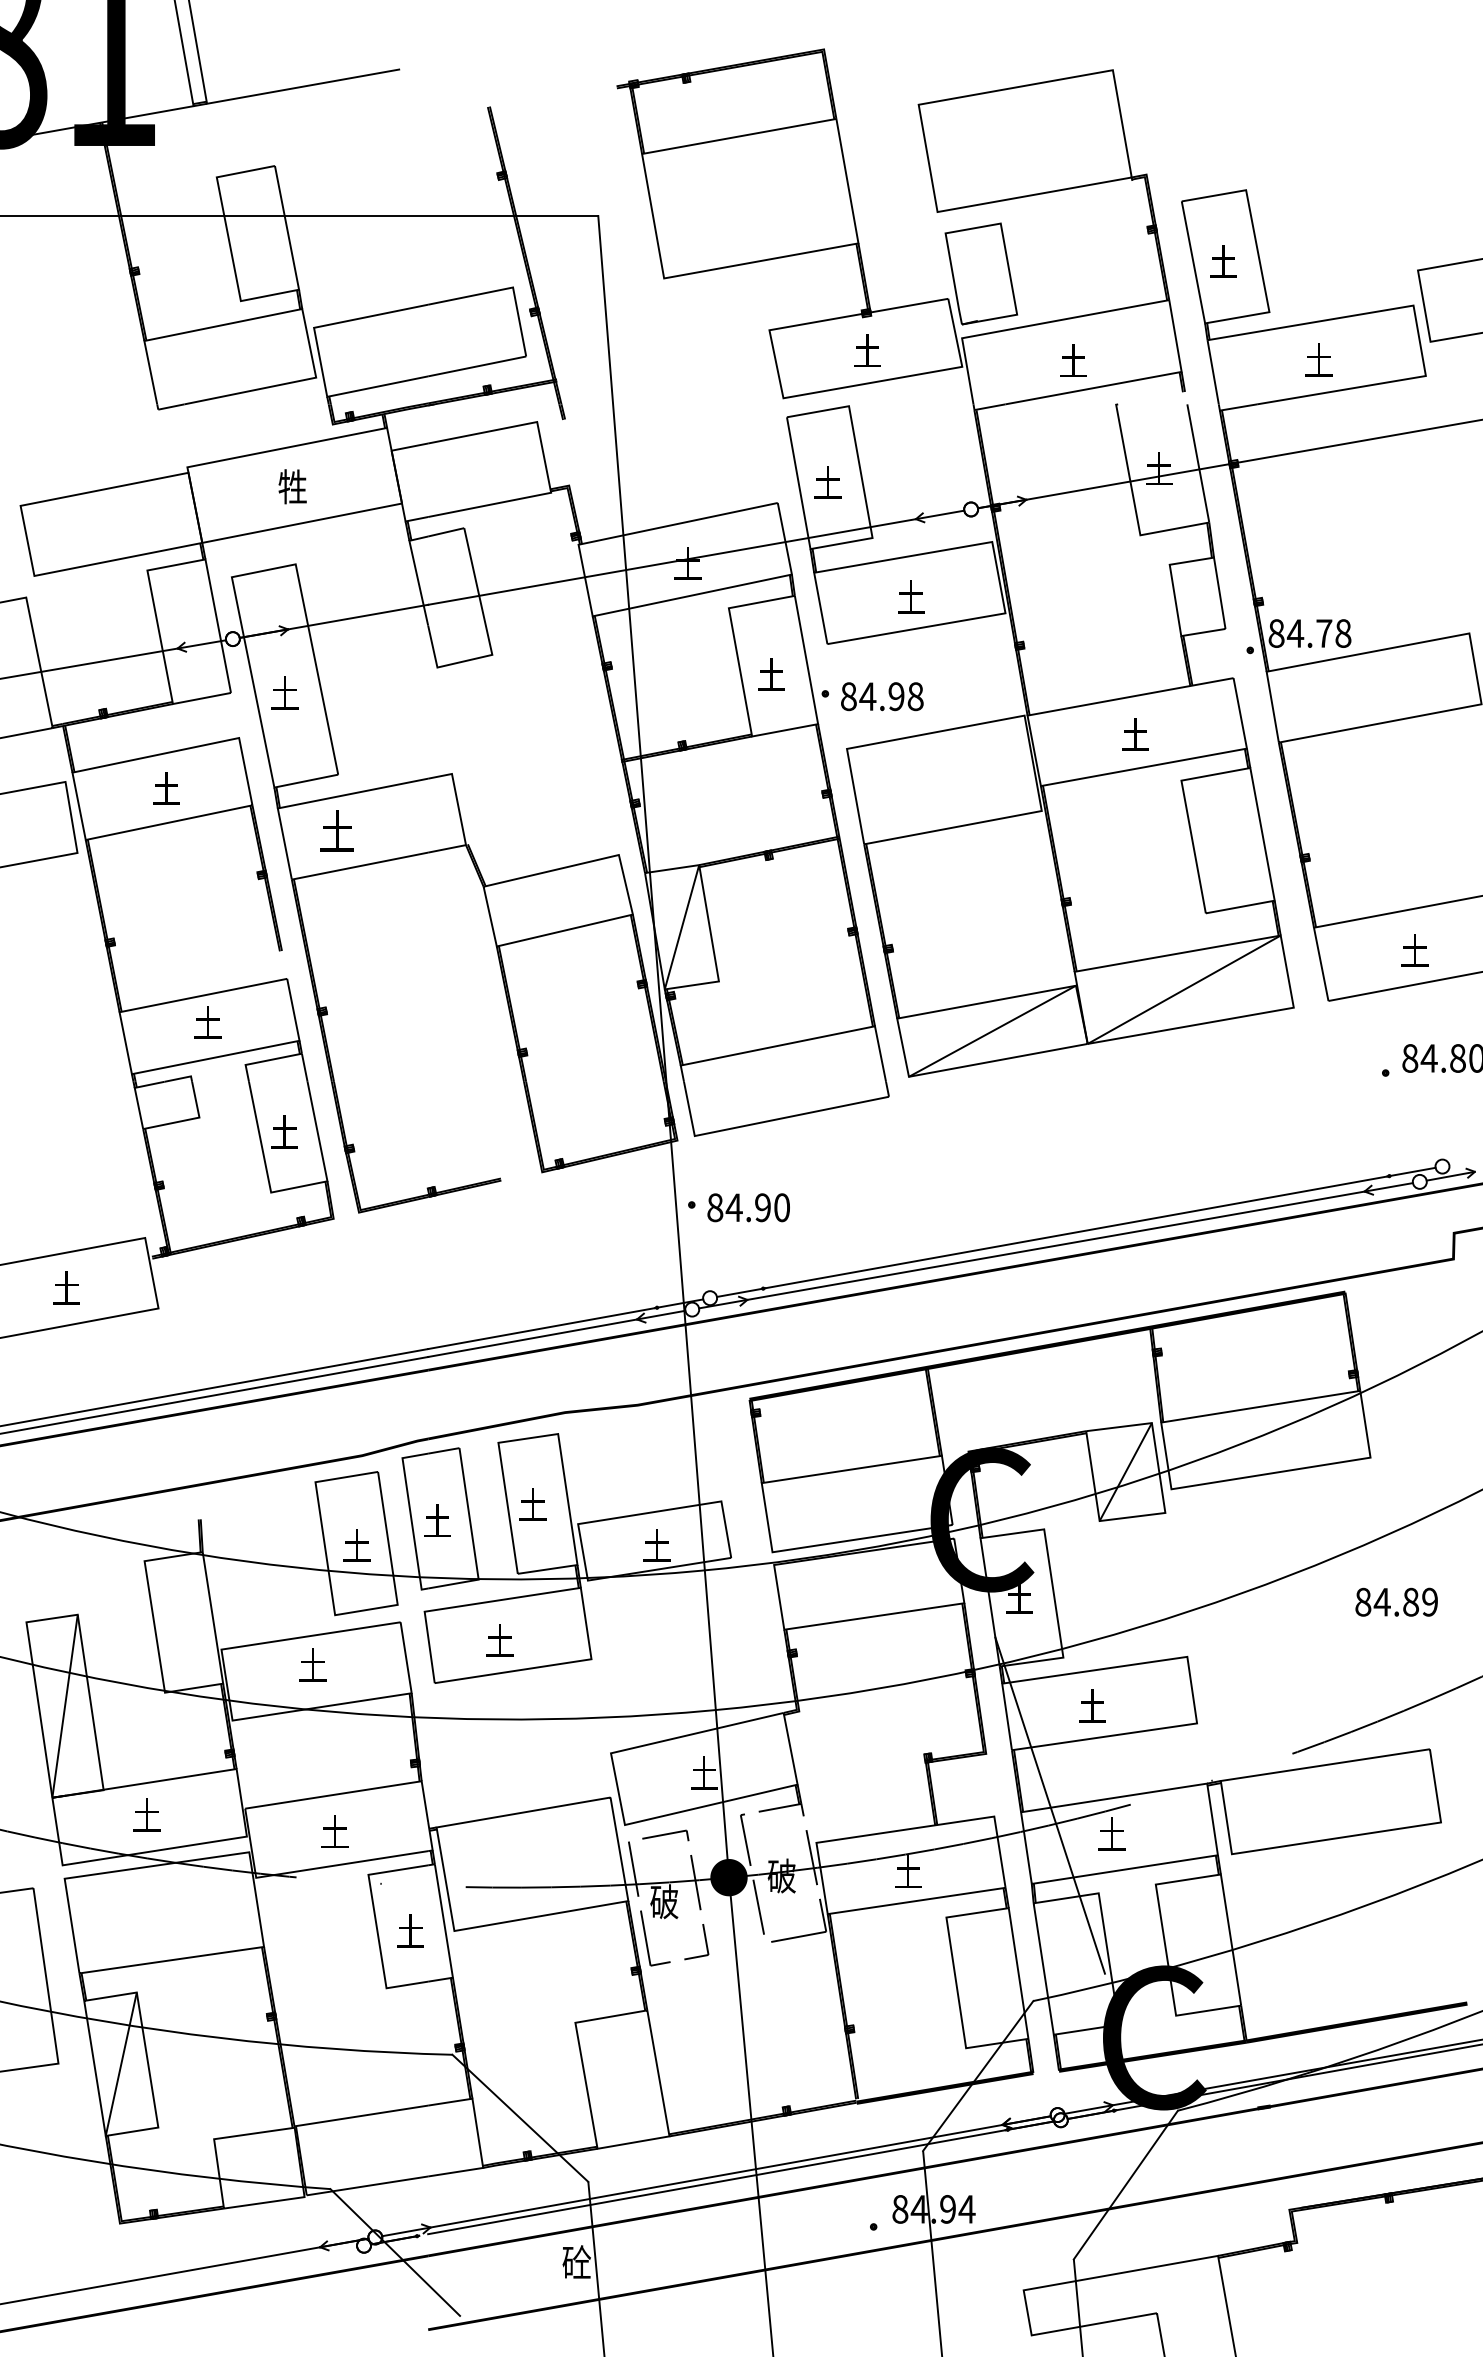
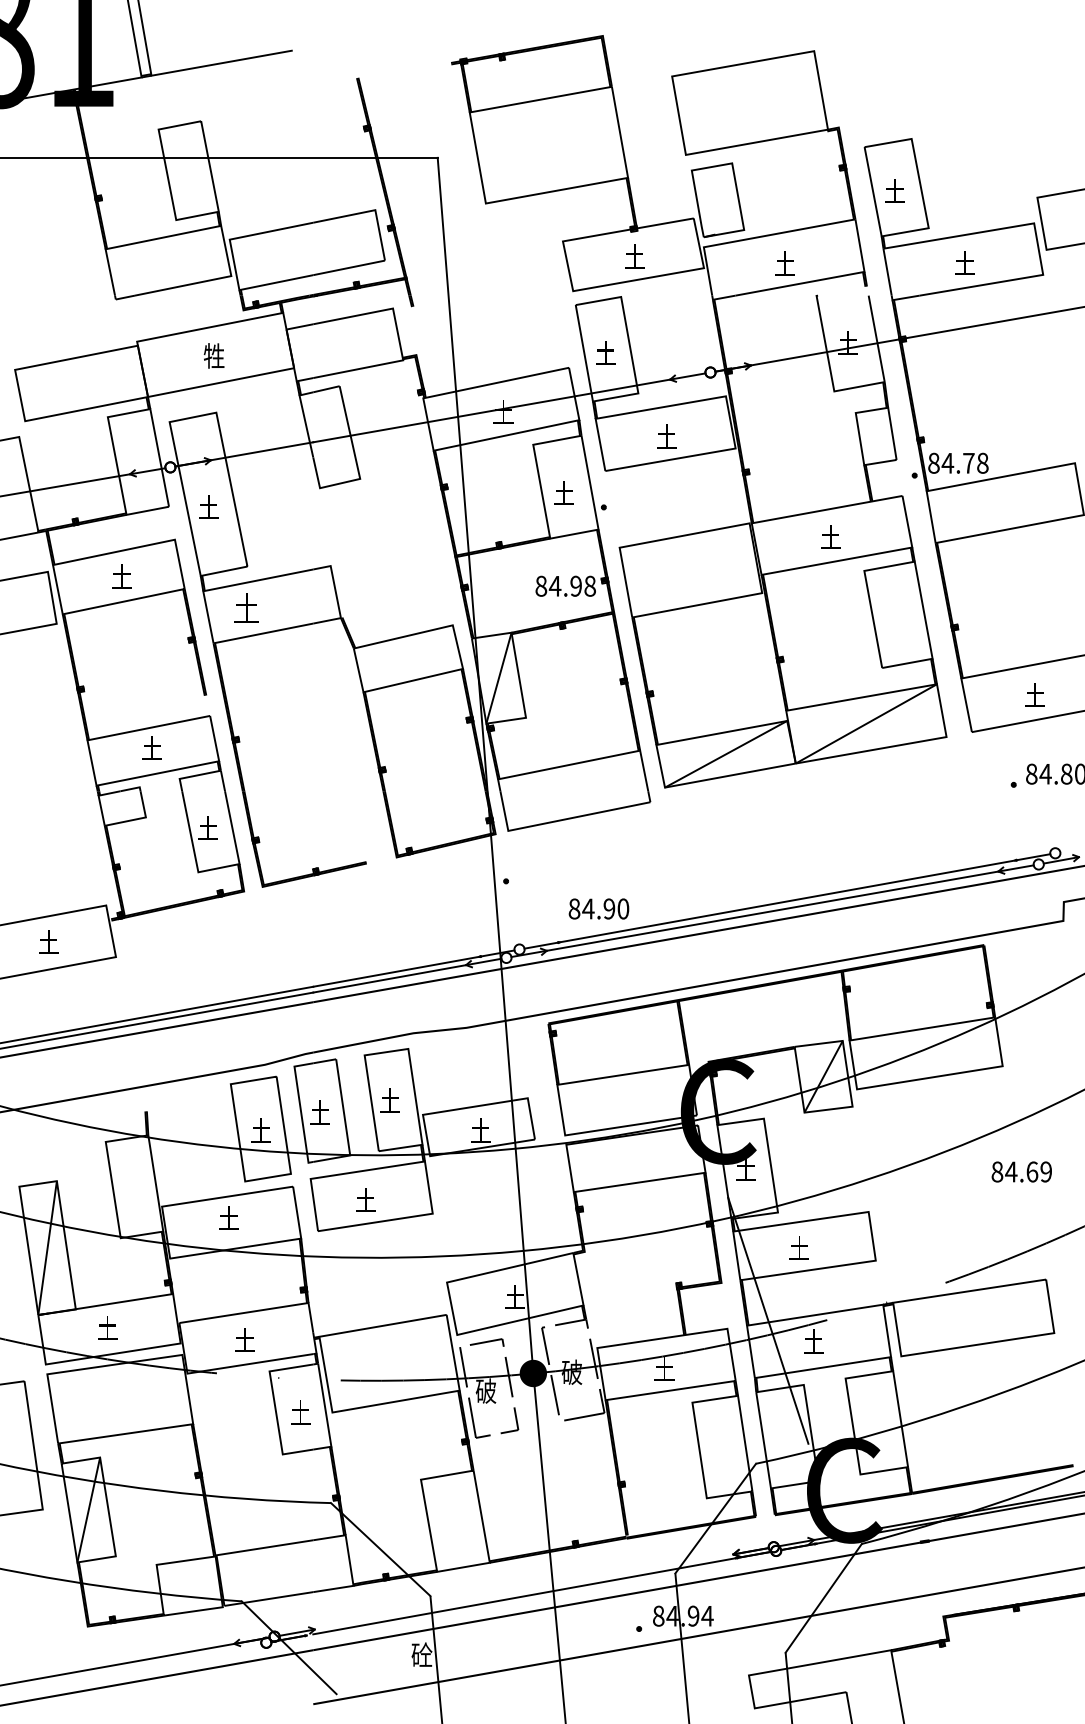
text: (882, 696) -> (565, 586), moved
text: (748, 1207) -> (598, 908), moved
text: (1411, 1601) -> (1032, 1171), 84.89 -> 84.69
line: (716, 2175) -> (524, 1591), removed

